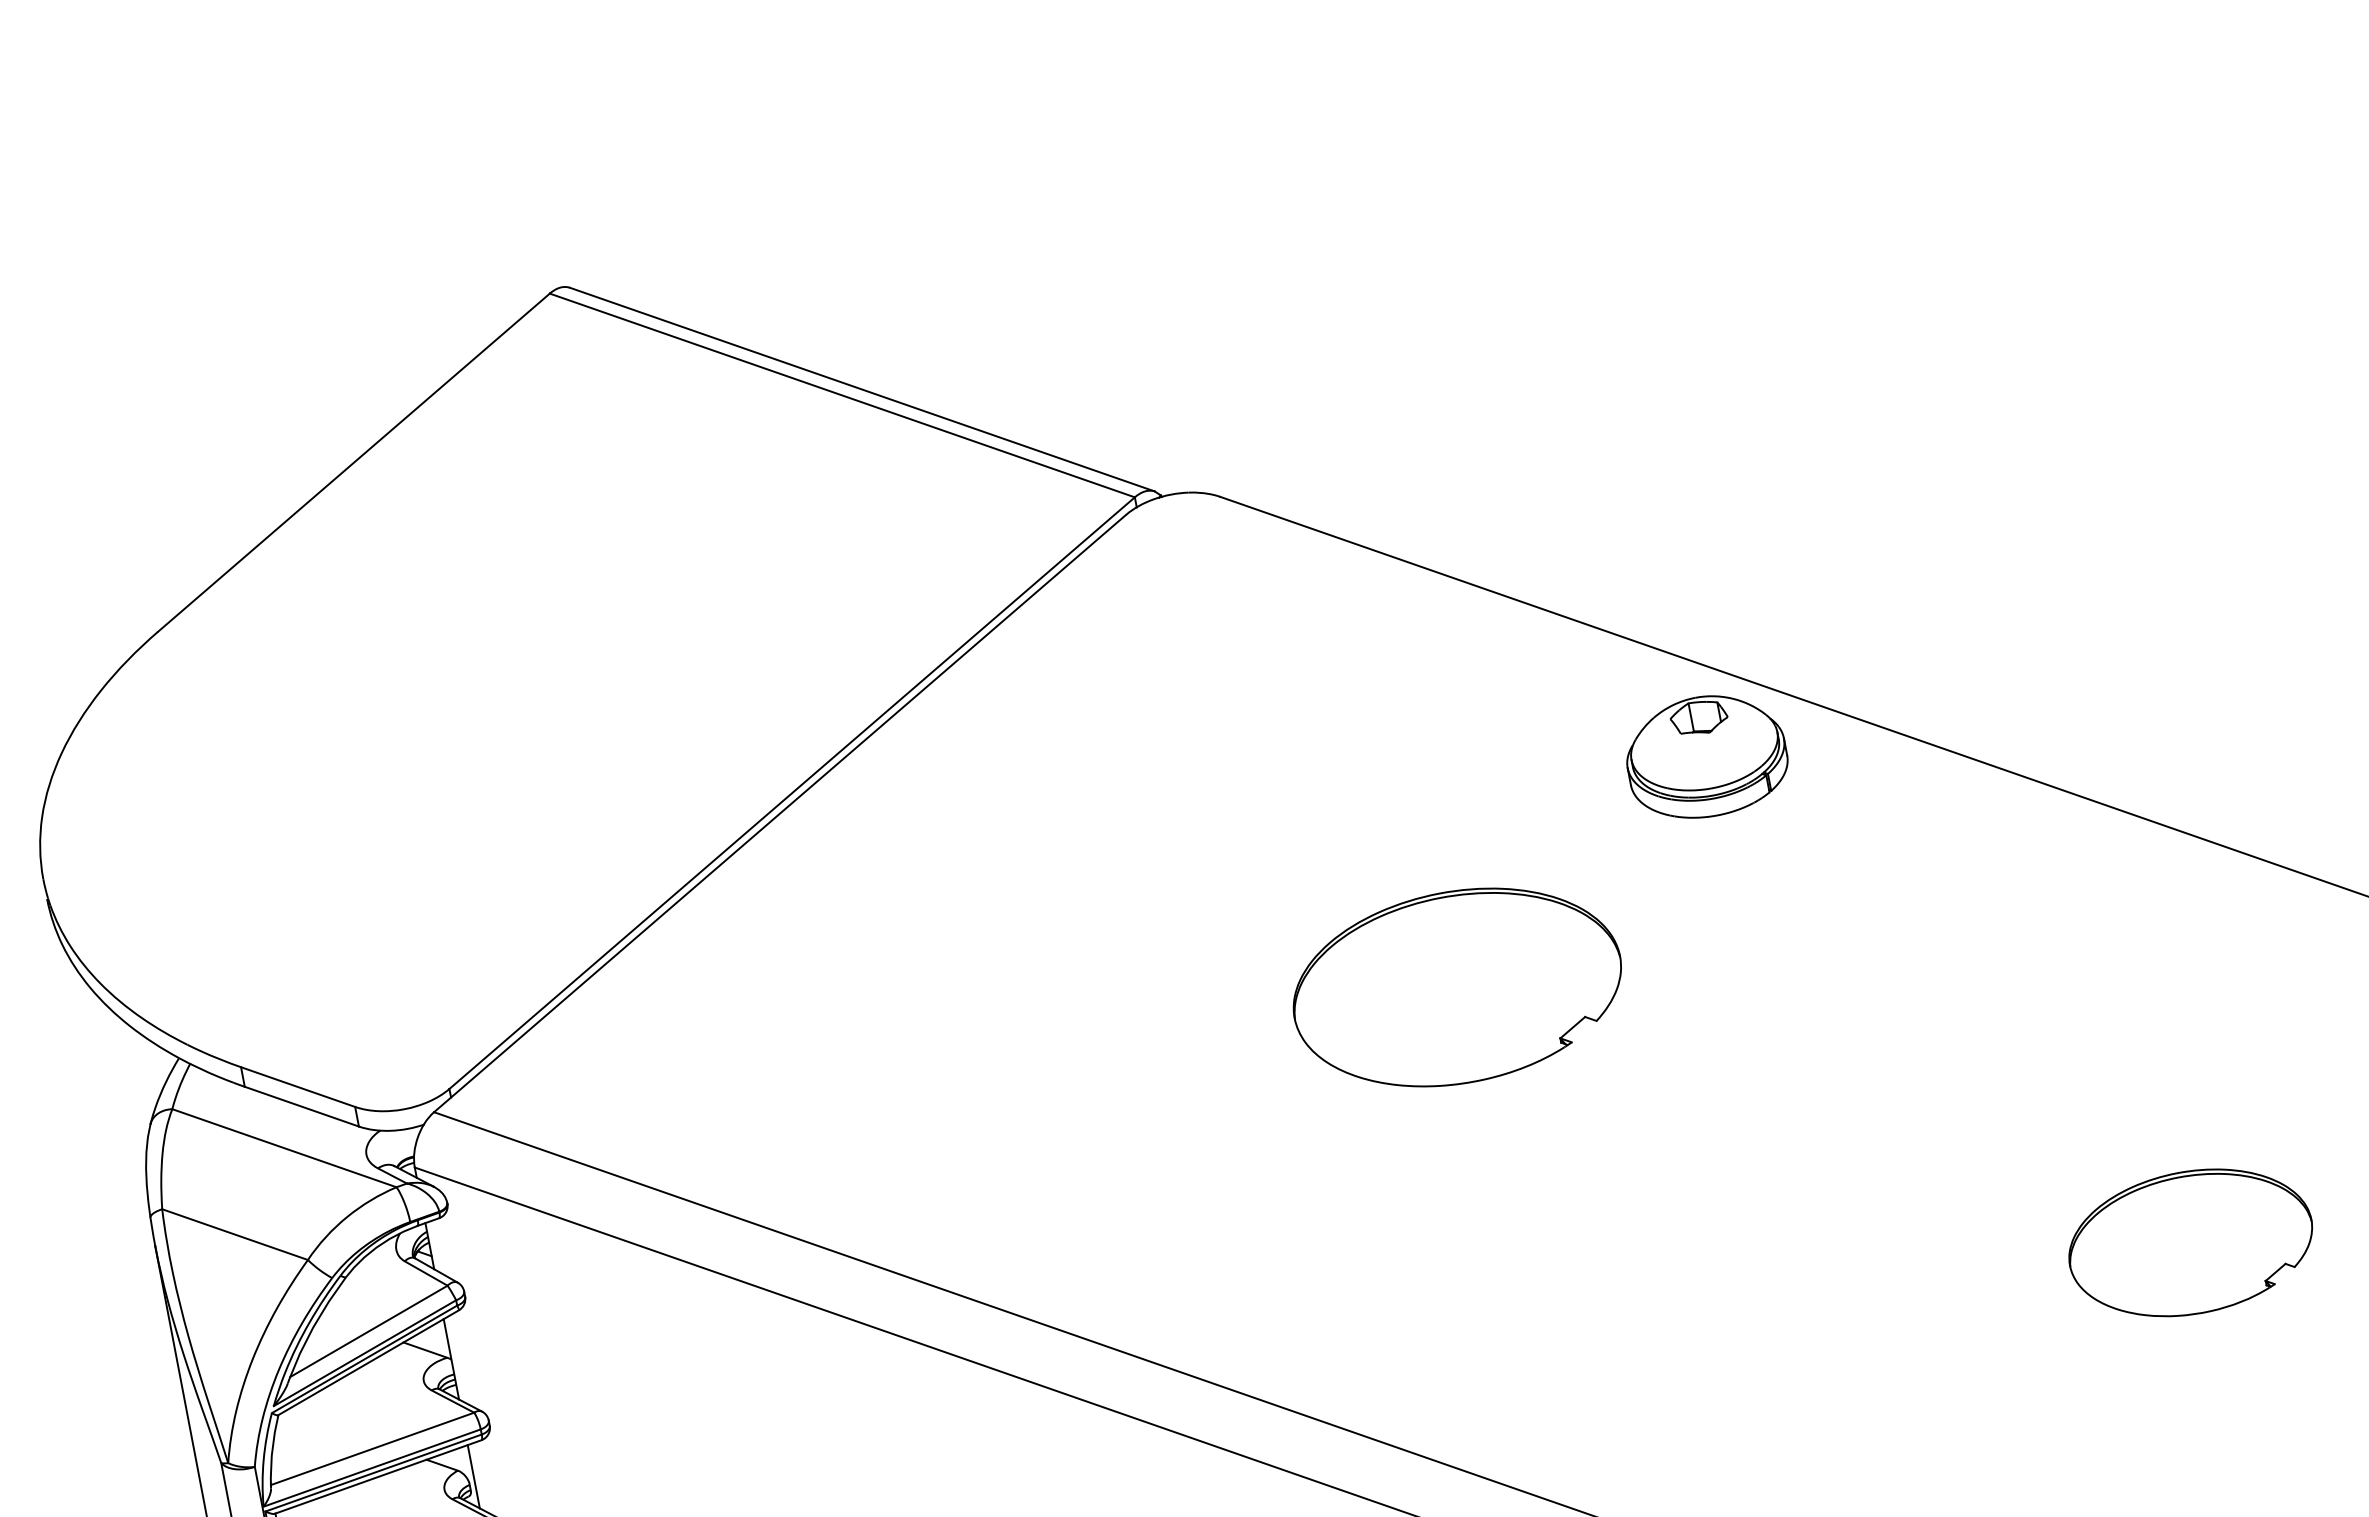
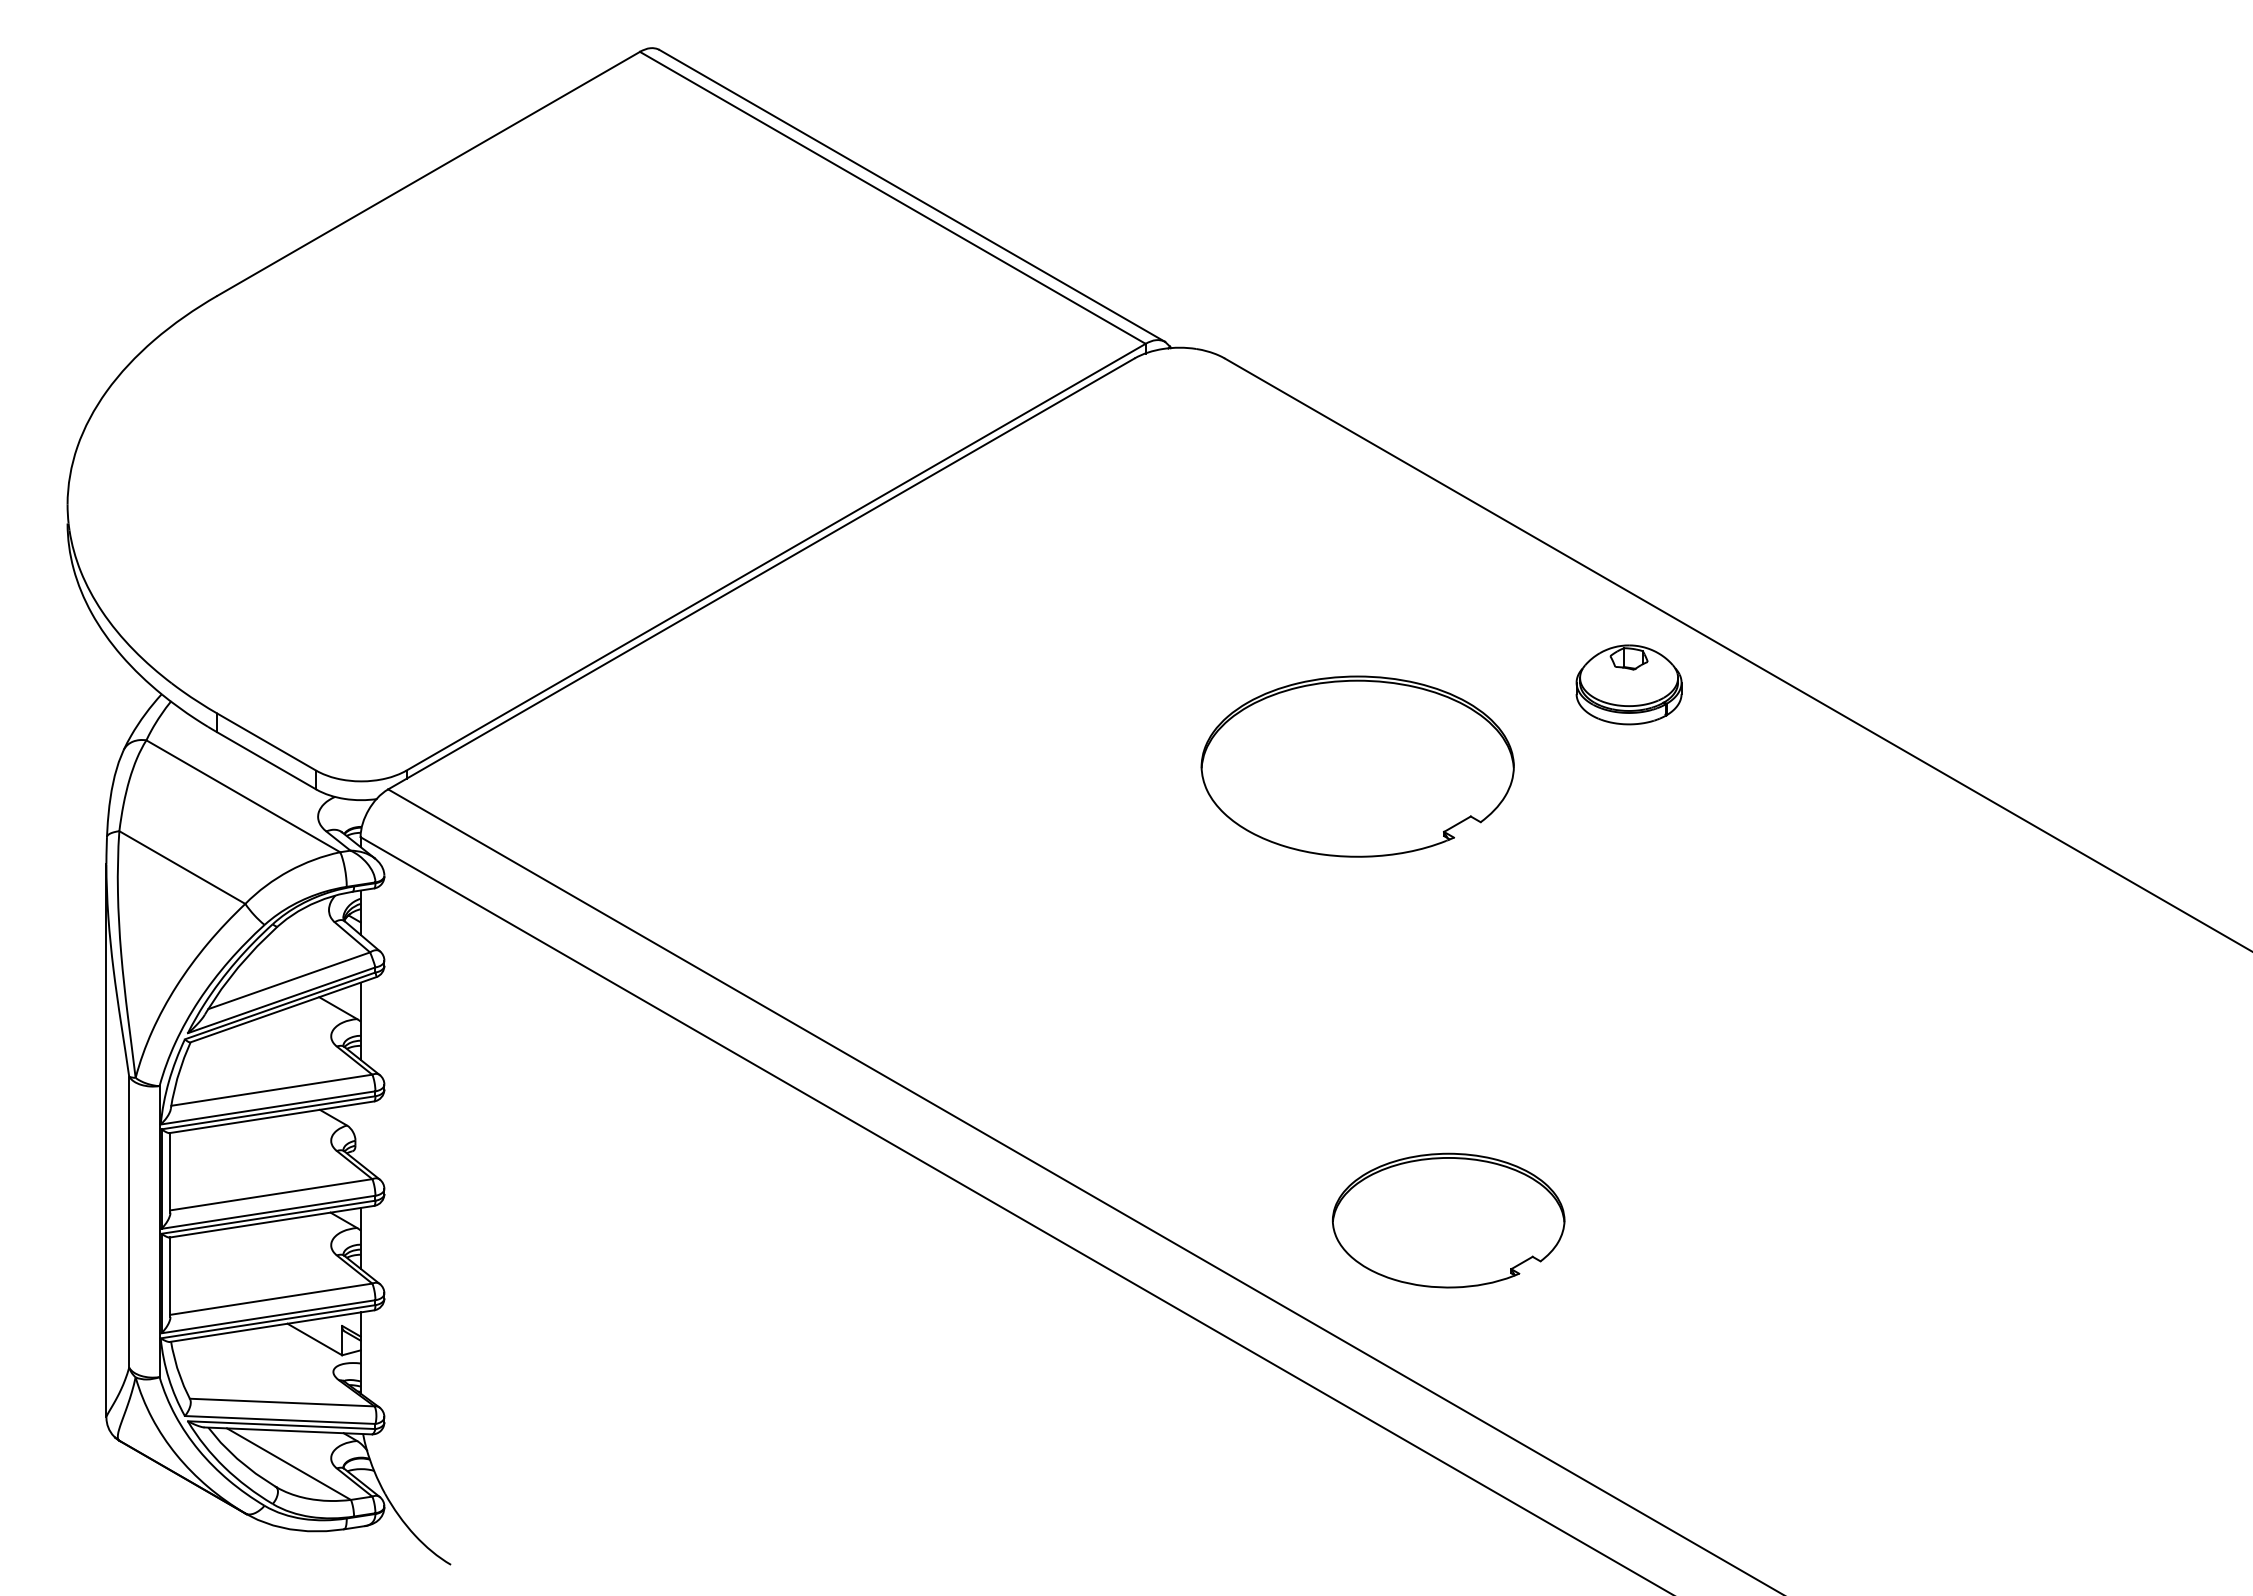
part: (1705, 756) -> (1628, 684), size x0.7
part: (1457, 987) -> (1357, 766), moved
part: (2190, 1242) -> (1448, 1220), moved
line: (473, 1476) -> (360, 1133), removed

